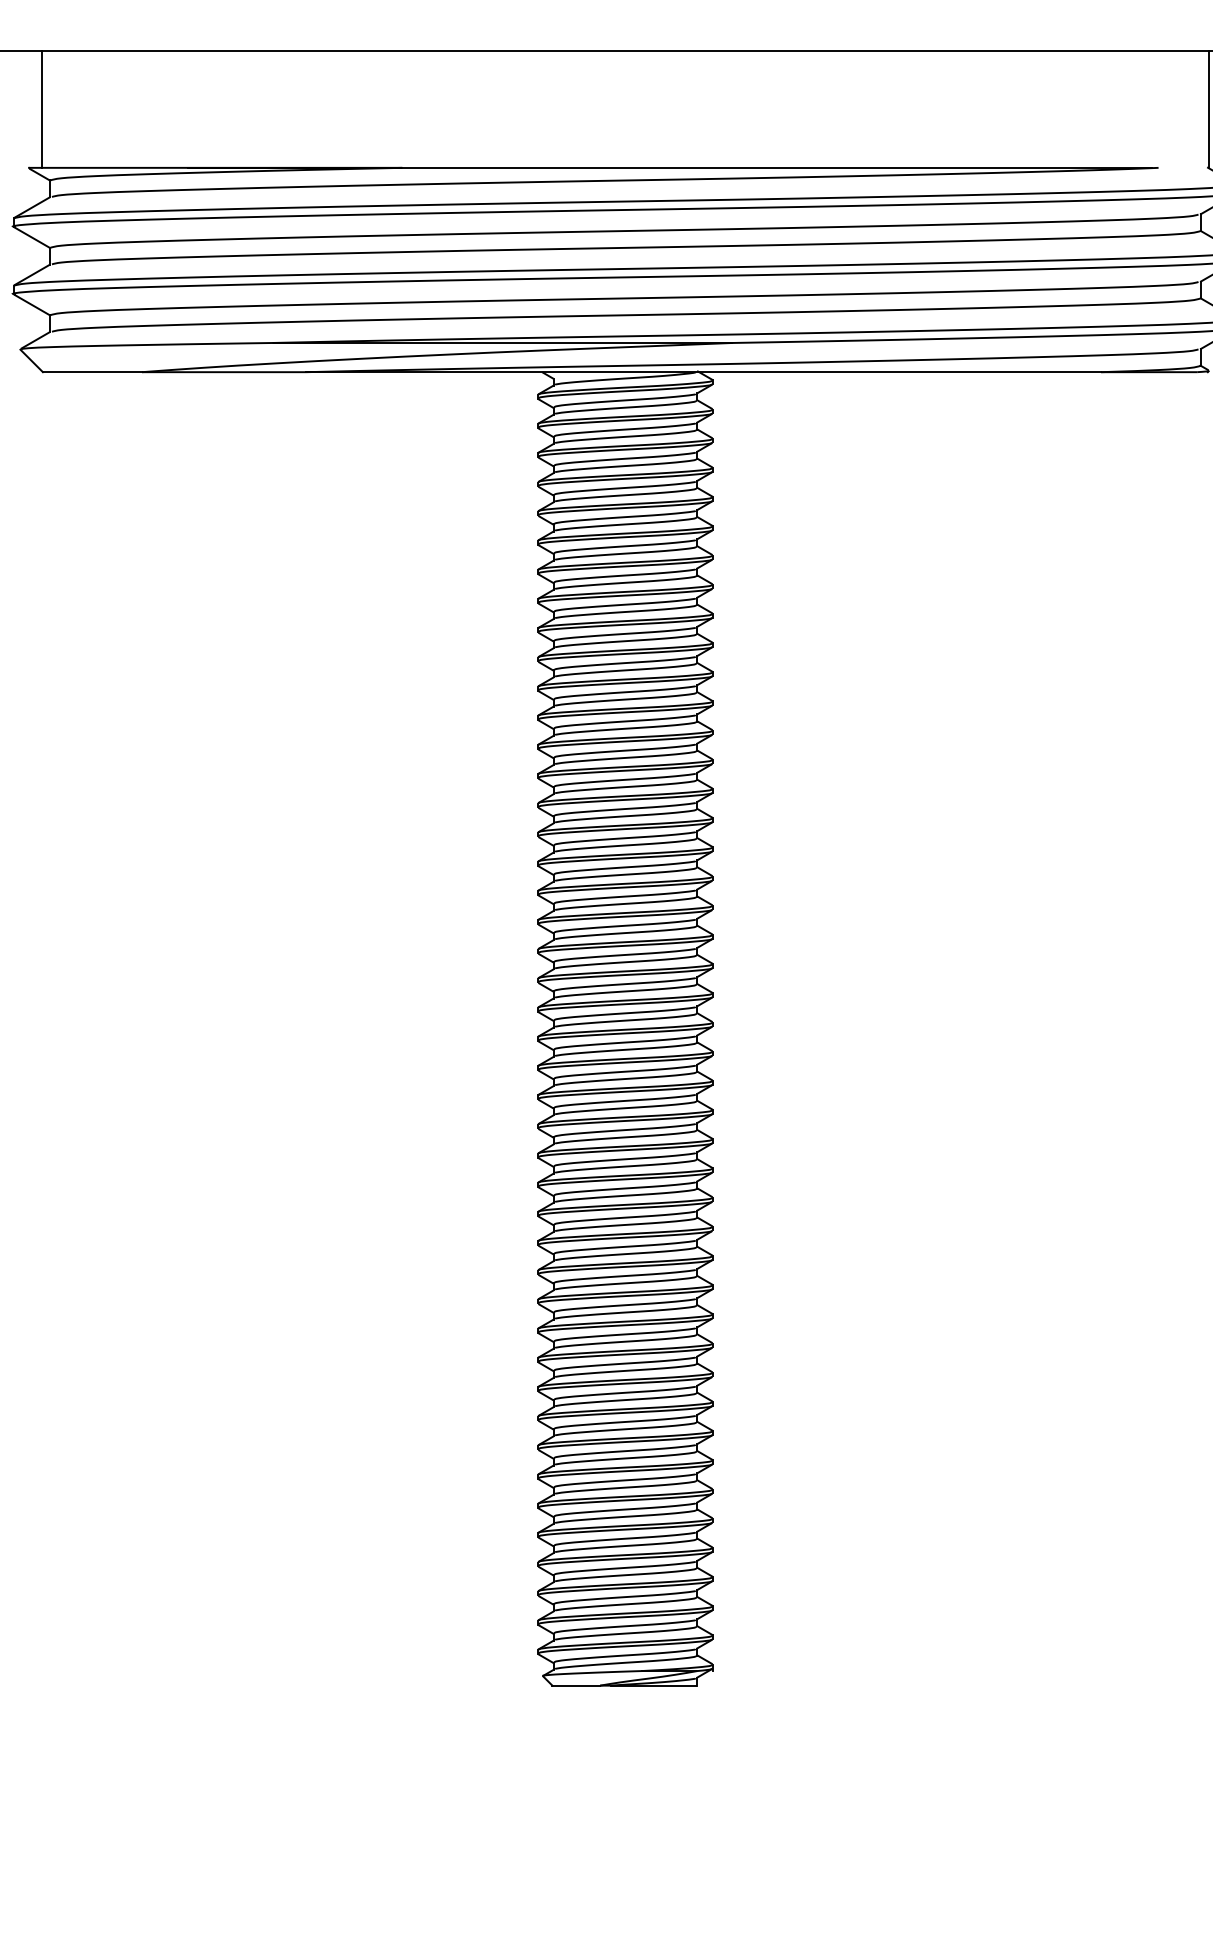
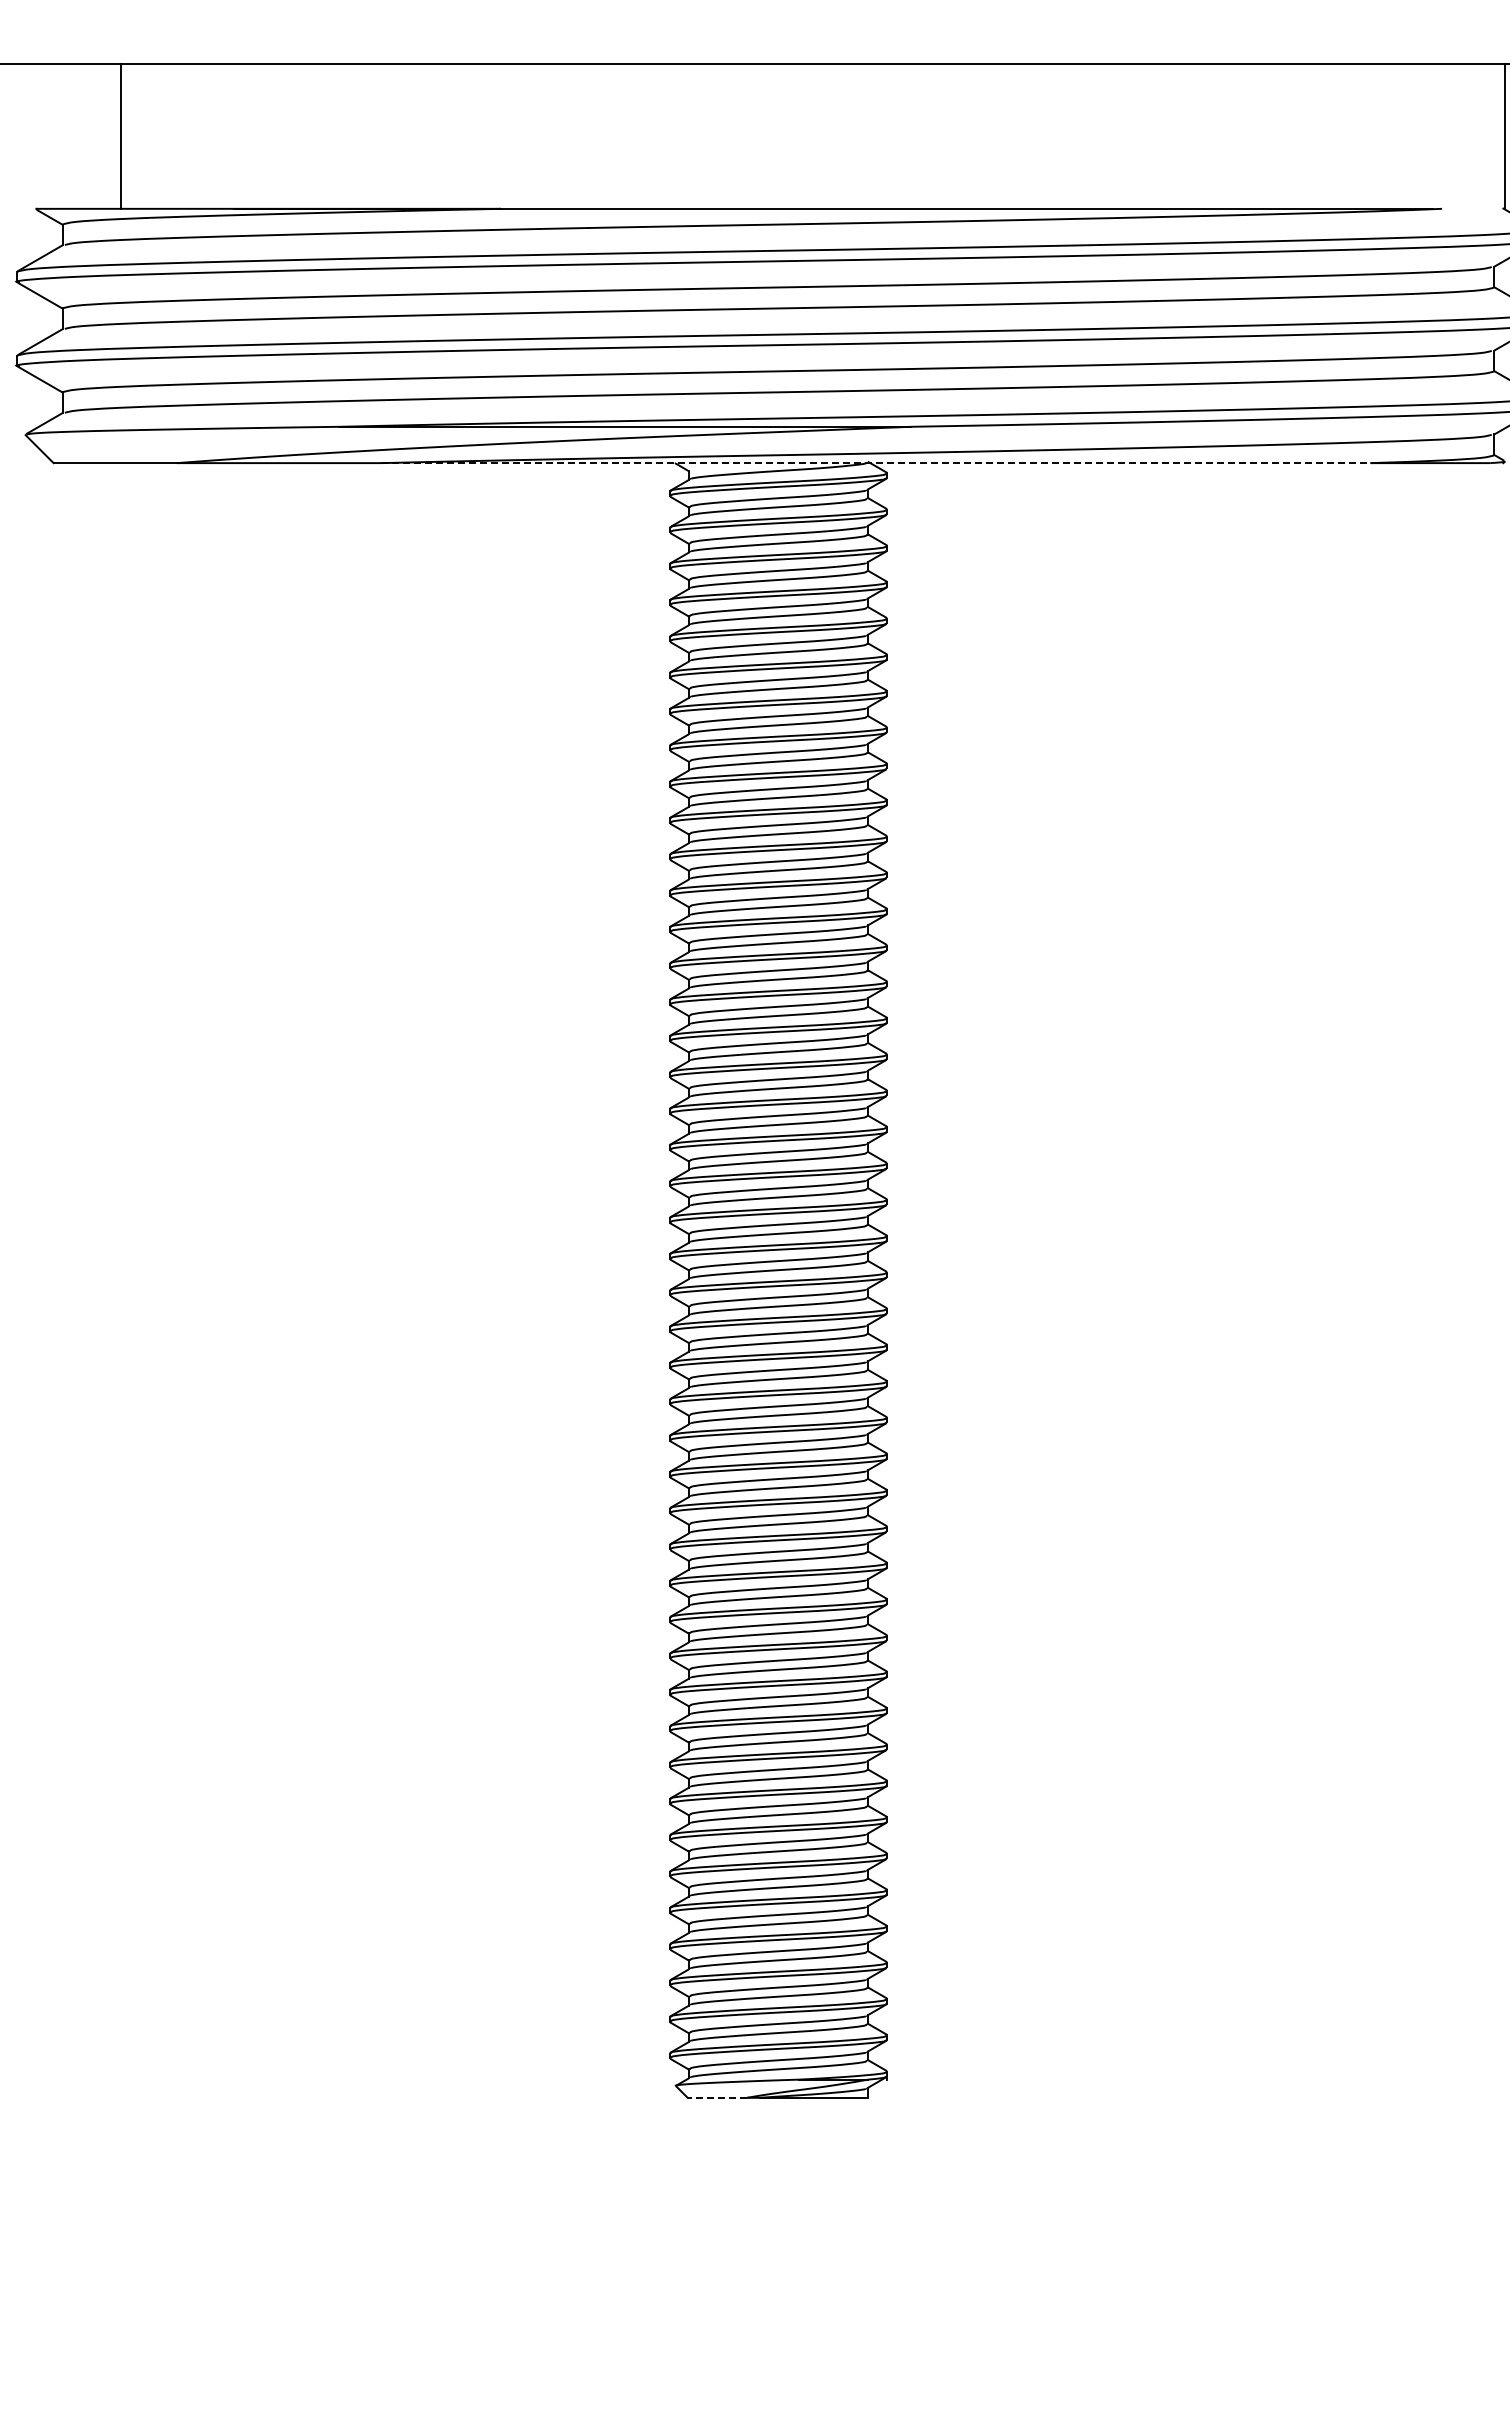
line: (41, 108) -> (120, 135), moved
line: (703, 372) -> (875, 463), solid -> dashed
line: (576, 1685) -> (717, 2097), solid -> dashed

